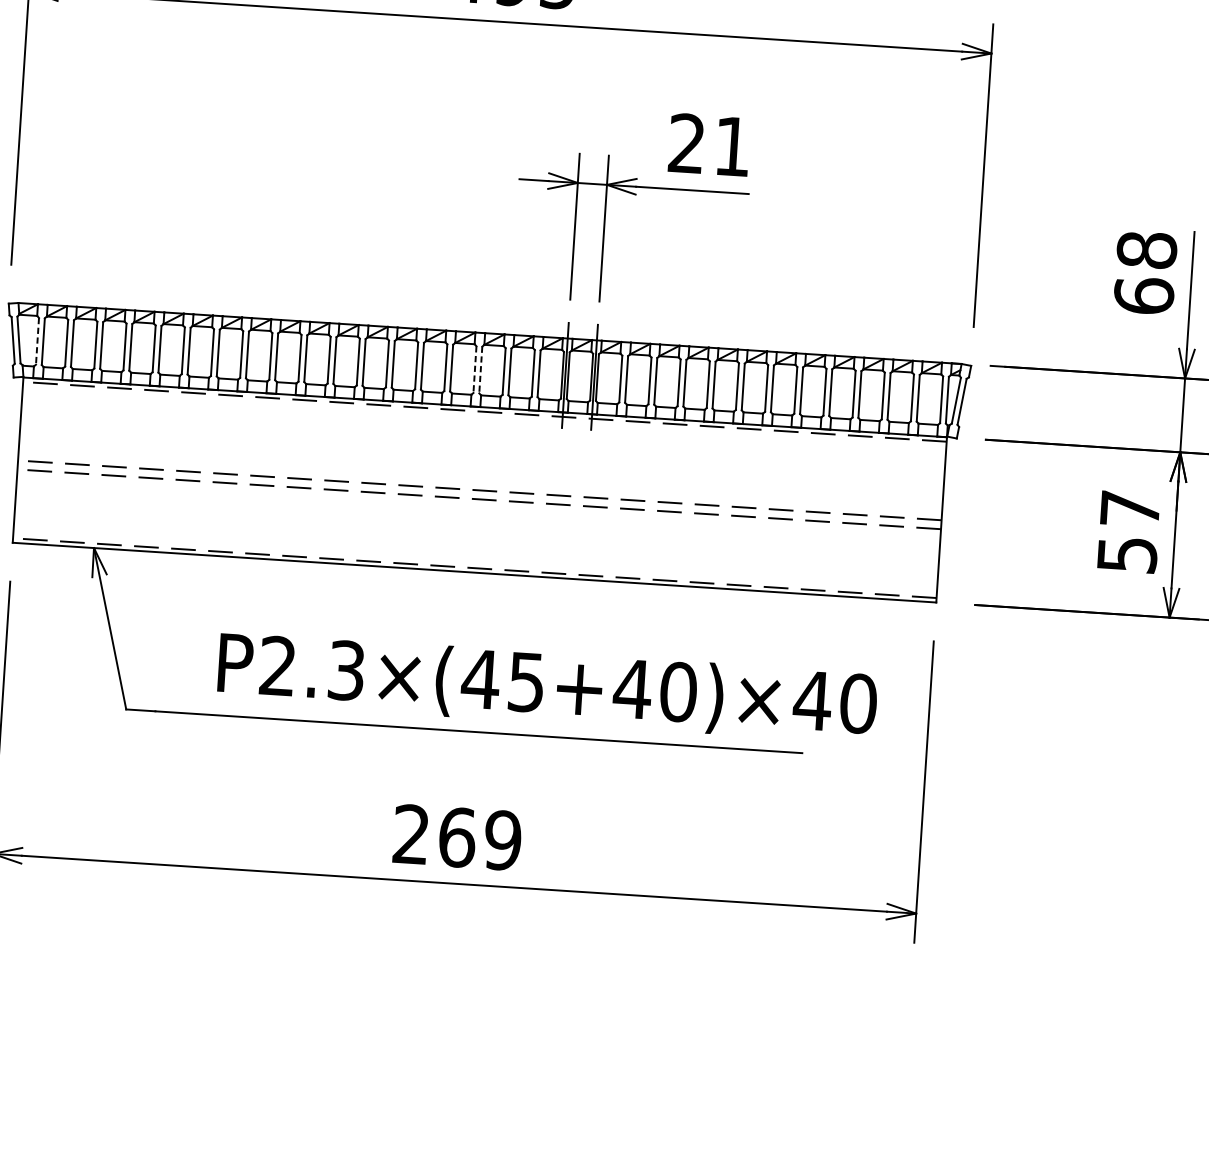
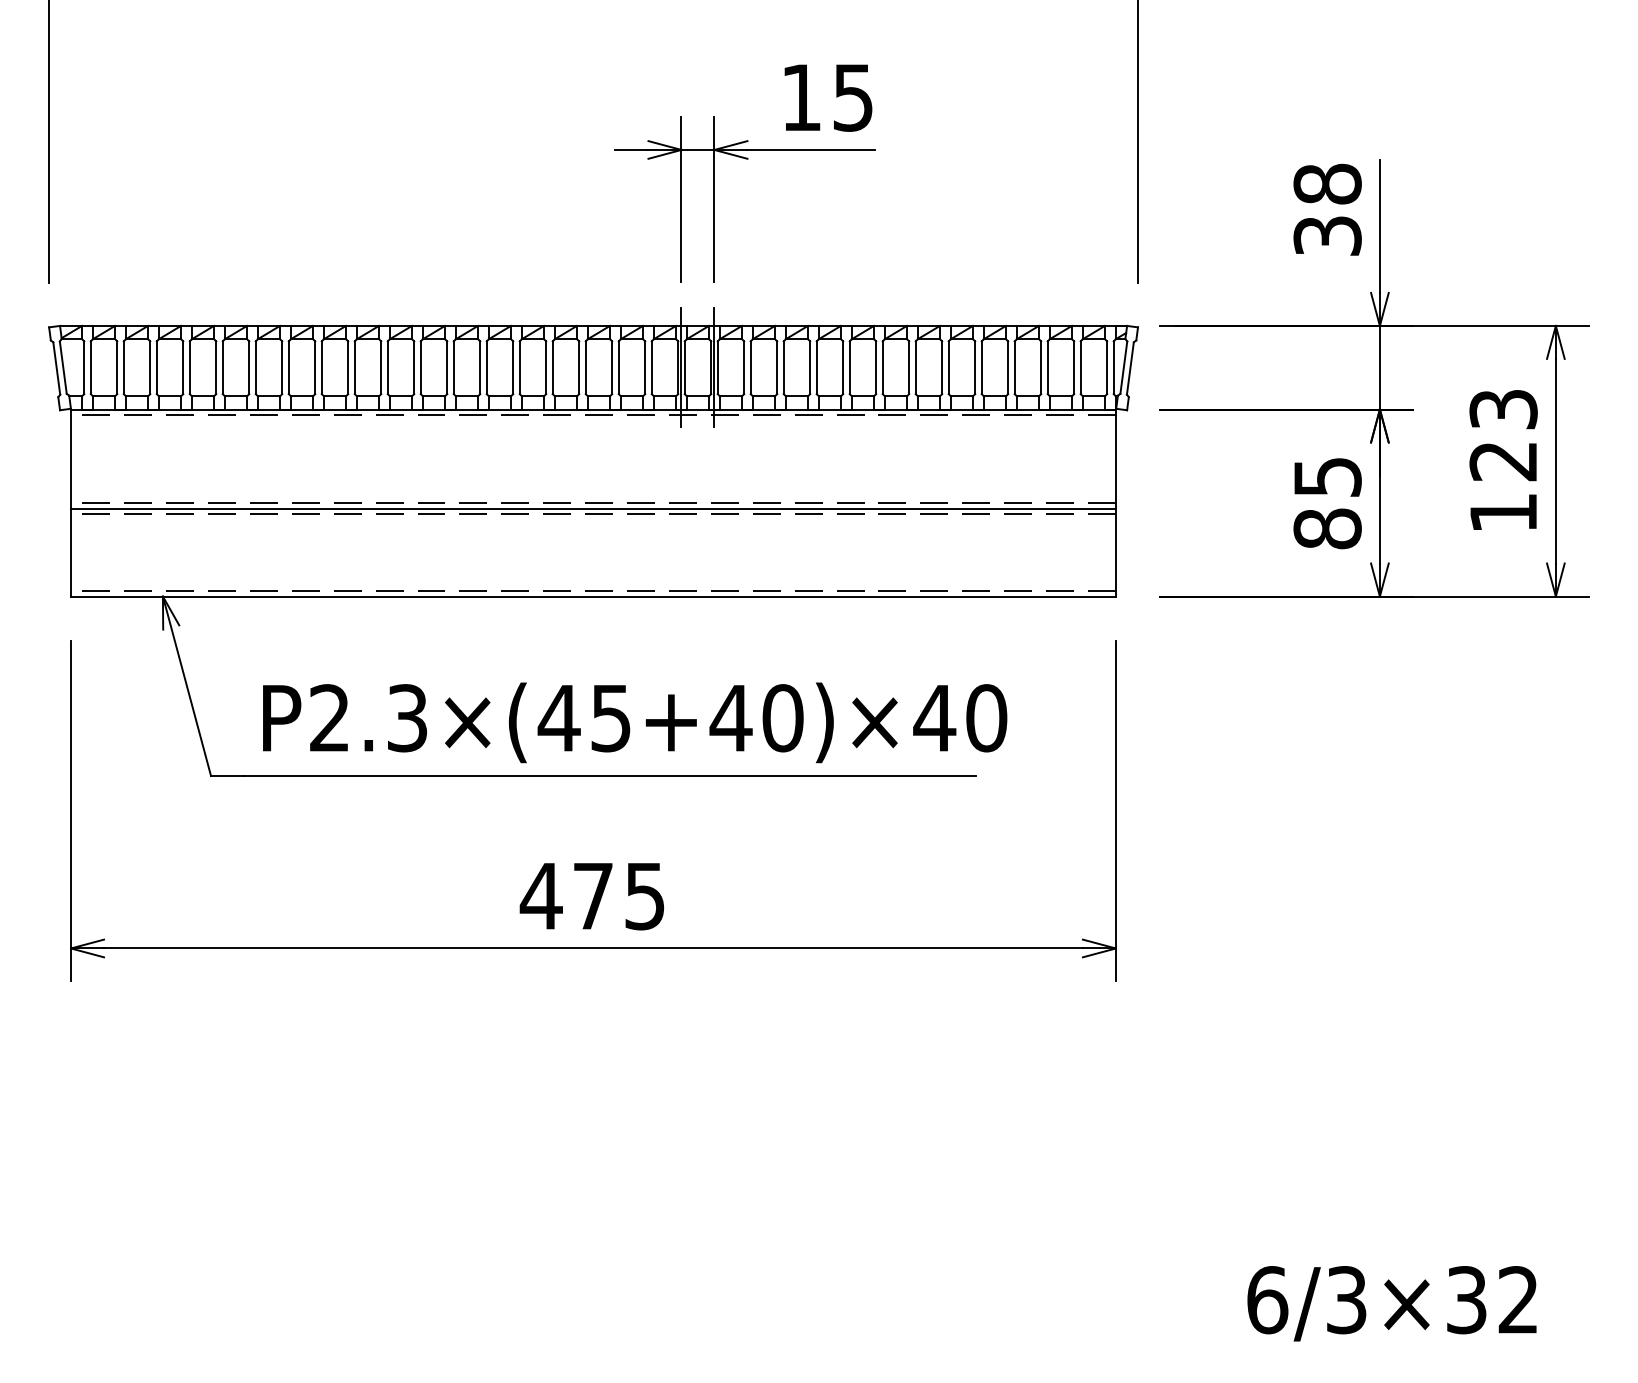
text: (709, 144) -> (826, 97), 21 -> 15
text: (1143, 295) -> (1327, 235), 68 -> 38
line: (37, 342) -> (84, 368), dashed -> solid
line: (475, 370) -> (579, 368), dashed -> solid
line: (480, 370) -> (585, 368), dashed -> solid
line: (479, 494) -> (593, 508), added
text: (1128, 532) -> (1327, 503), 57 -> 85
text: (547, 687) -> (635, 722), moved
text: (456, 837) -> (592, 896), 269 -> 475

